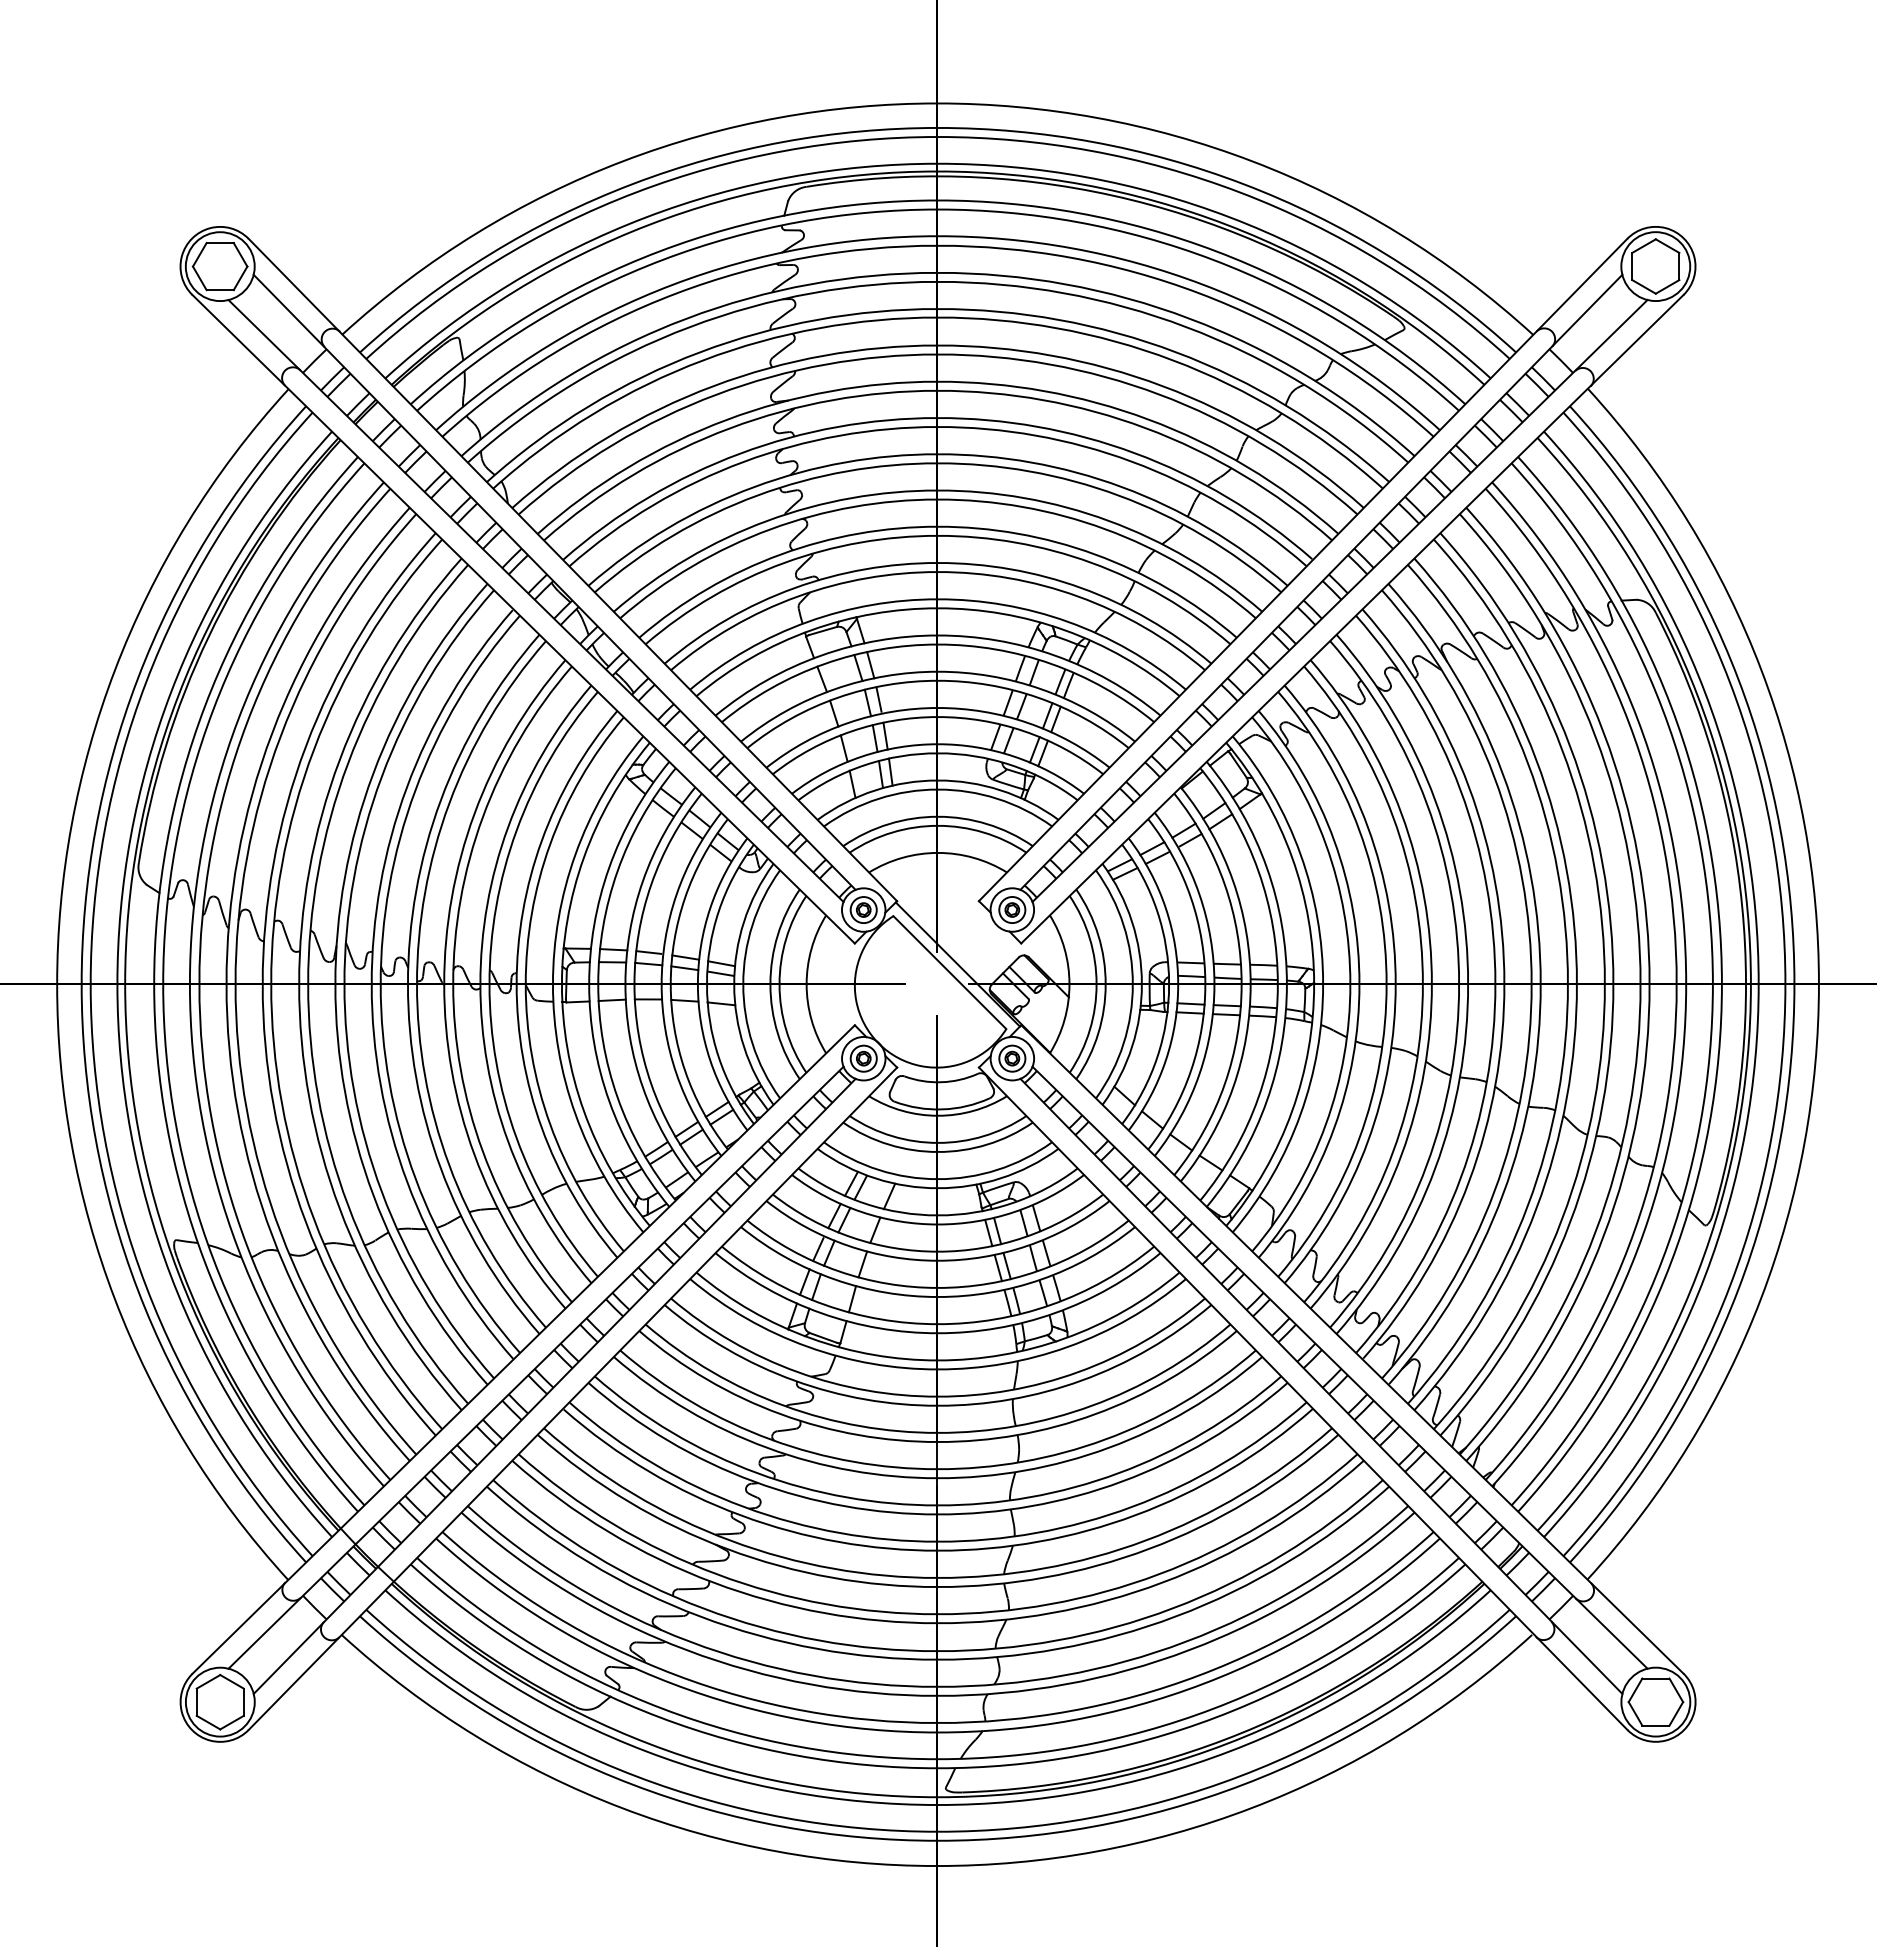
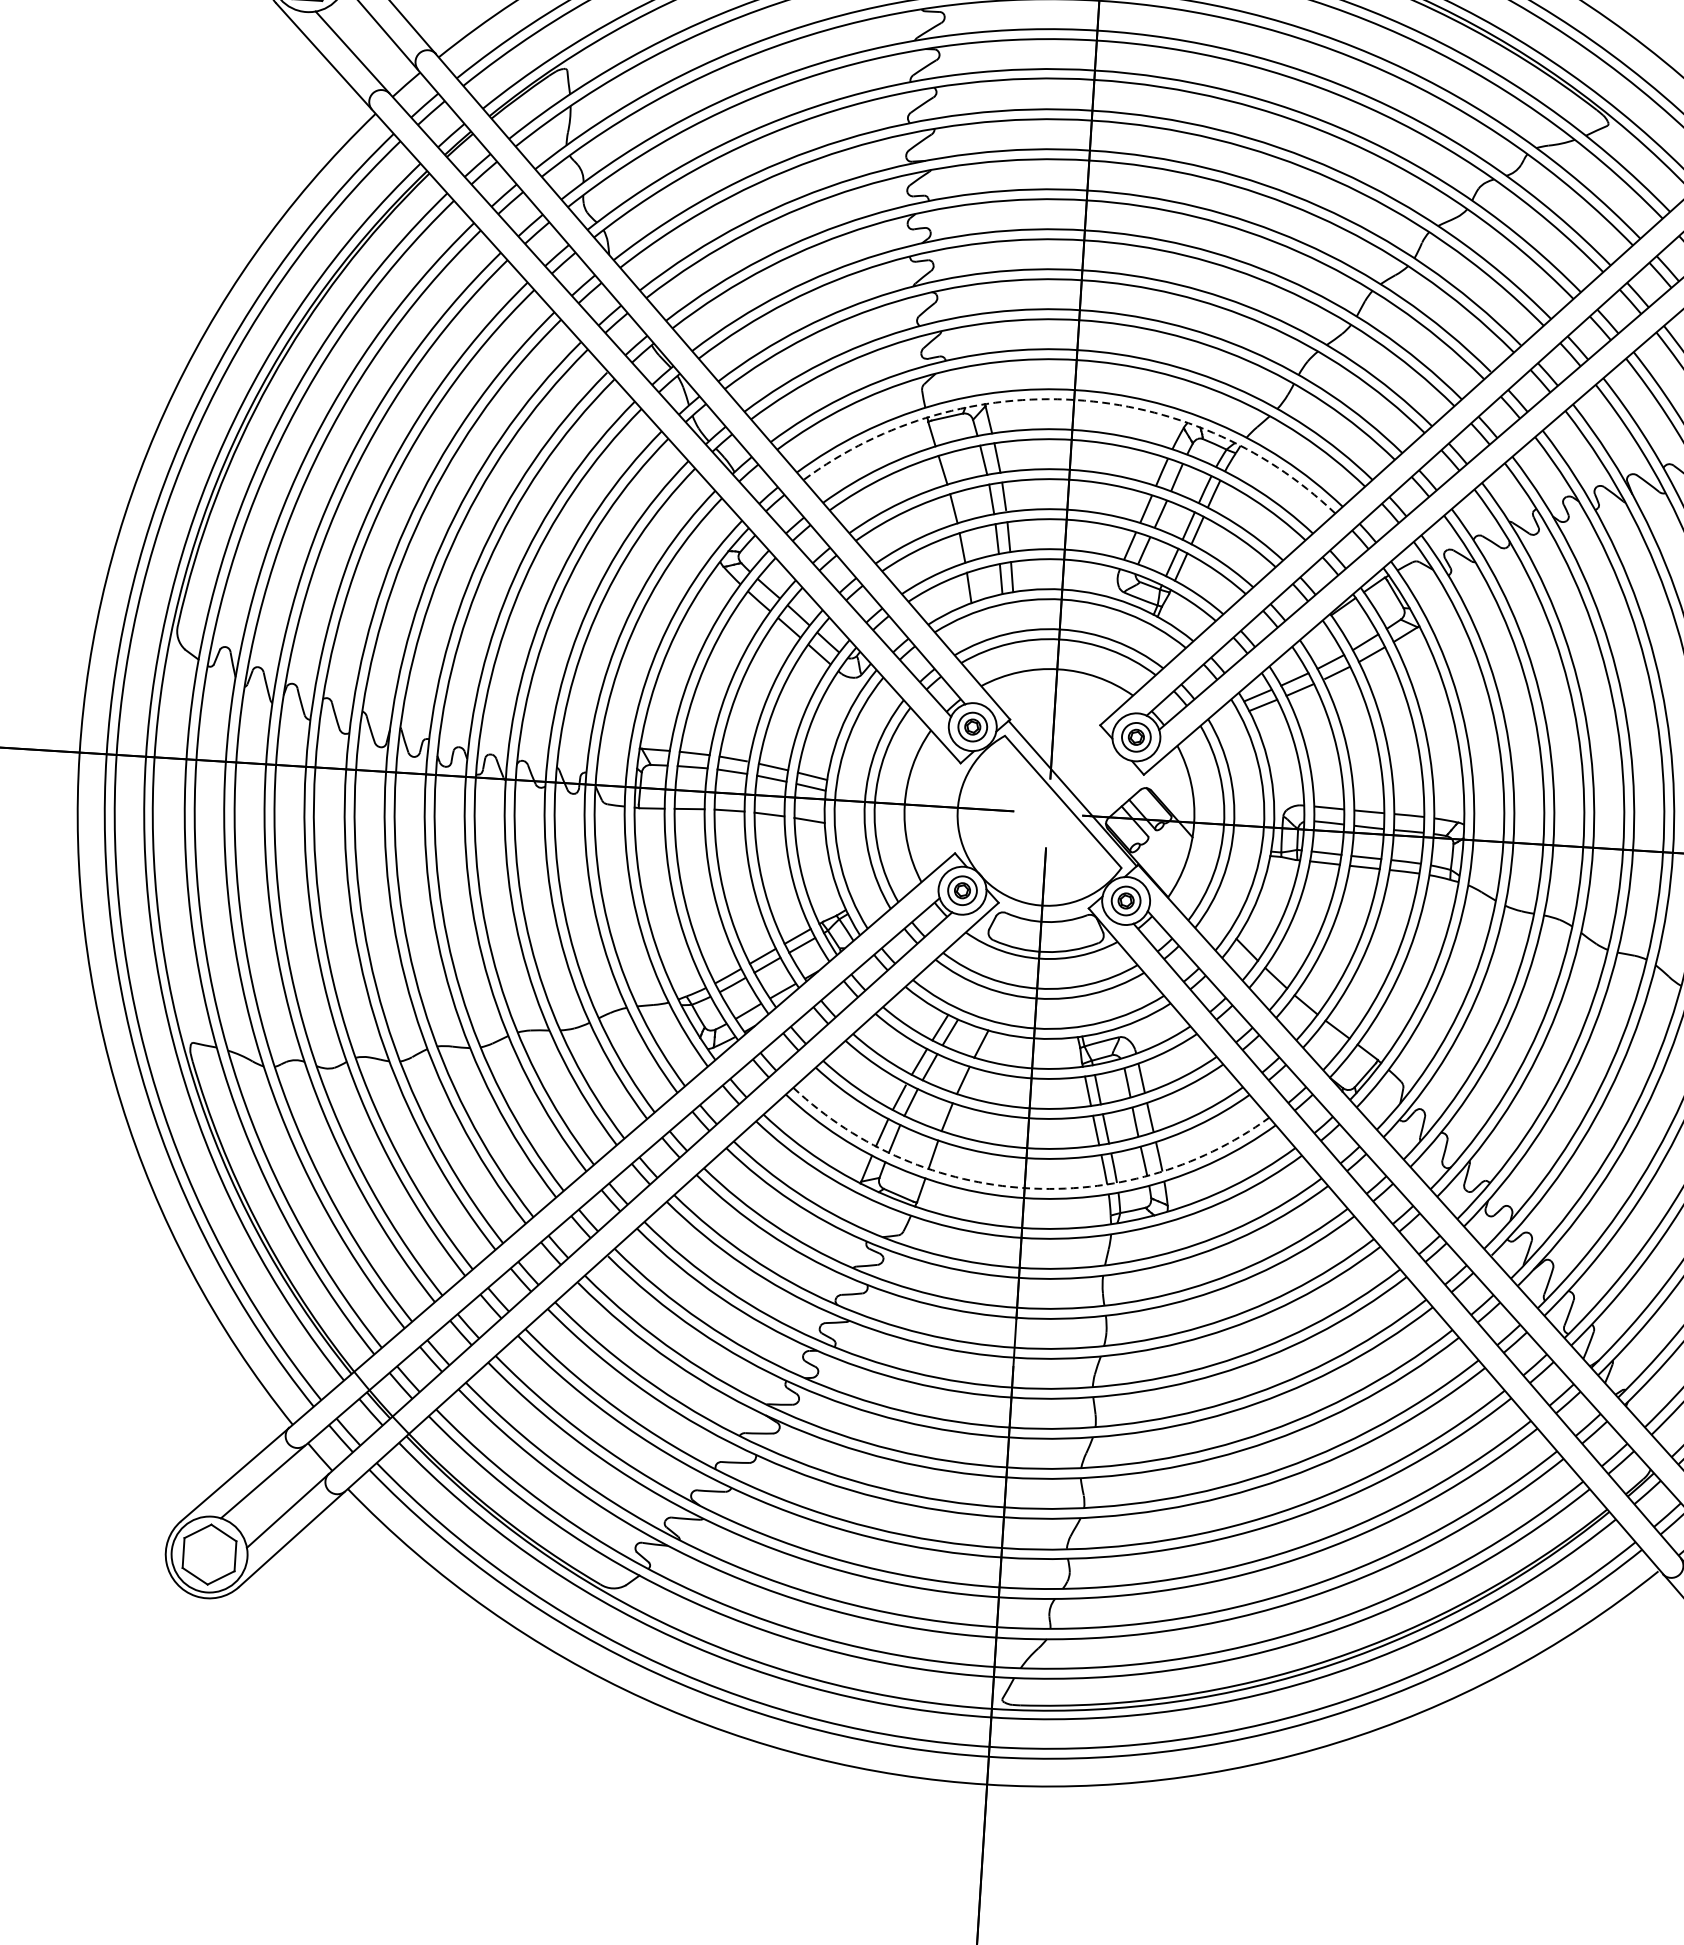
arc: (938, 608) -> (1075, 400), solid -> dashed
arc: (938, 1324) -> (1026, 1188), solid -> dashed

